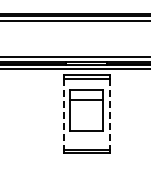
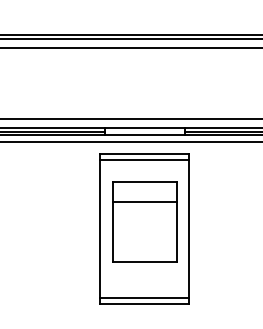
line: (63, 114) -> (99, 229), dashed -> solid
line: (109, 114) -> (188, 229), dashed -> solid

